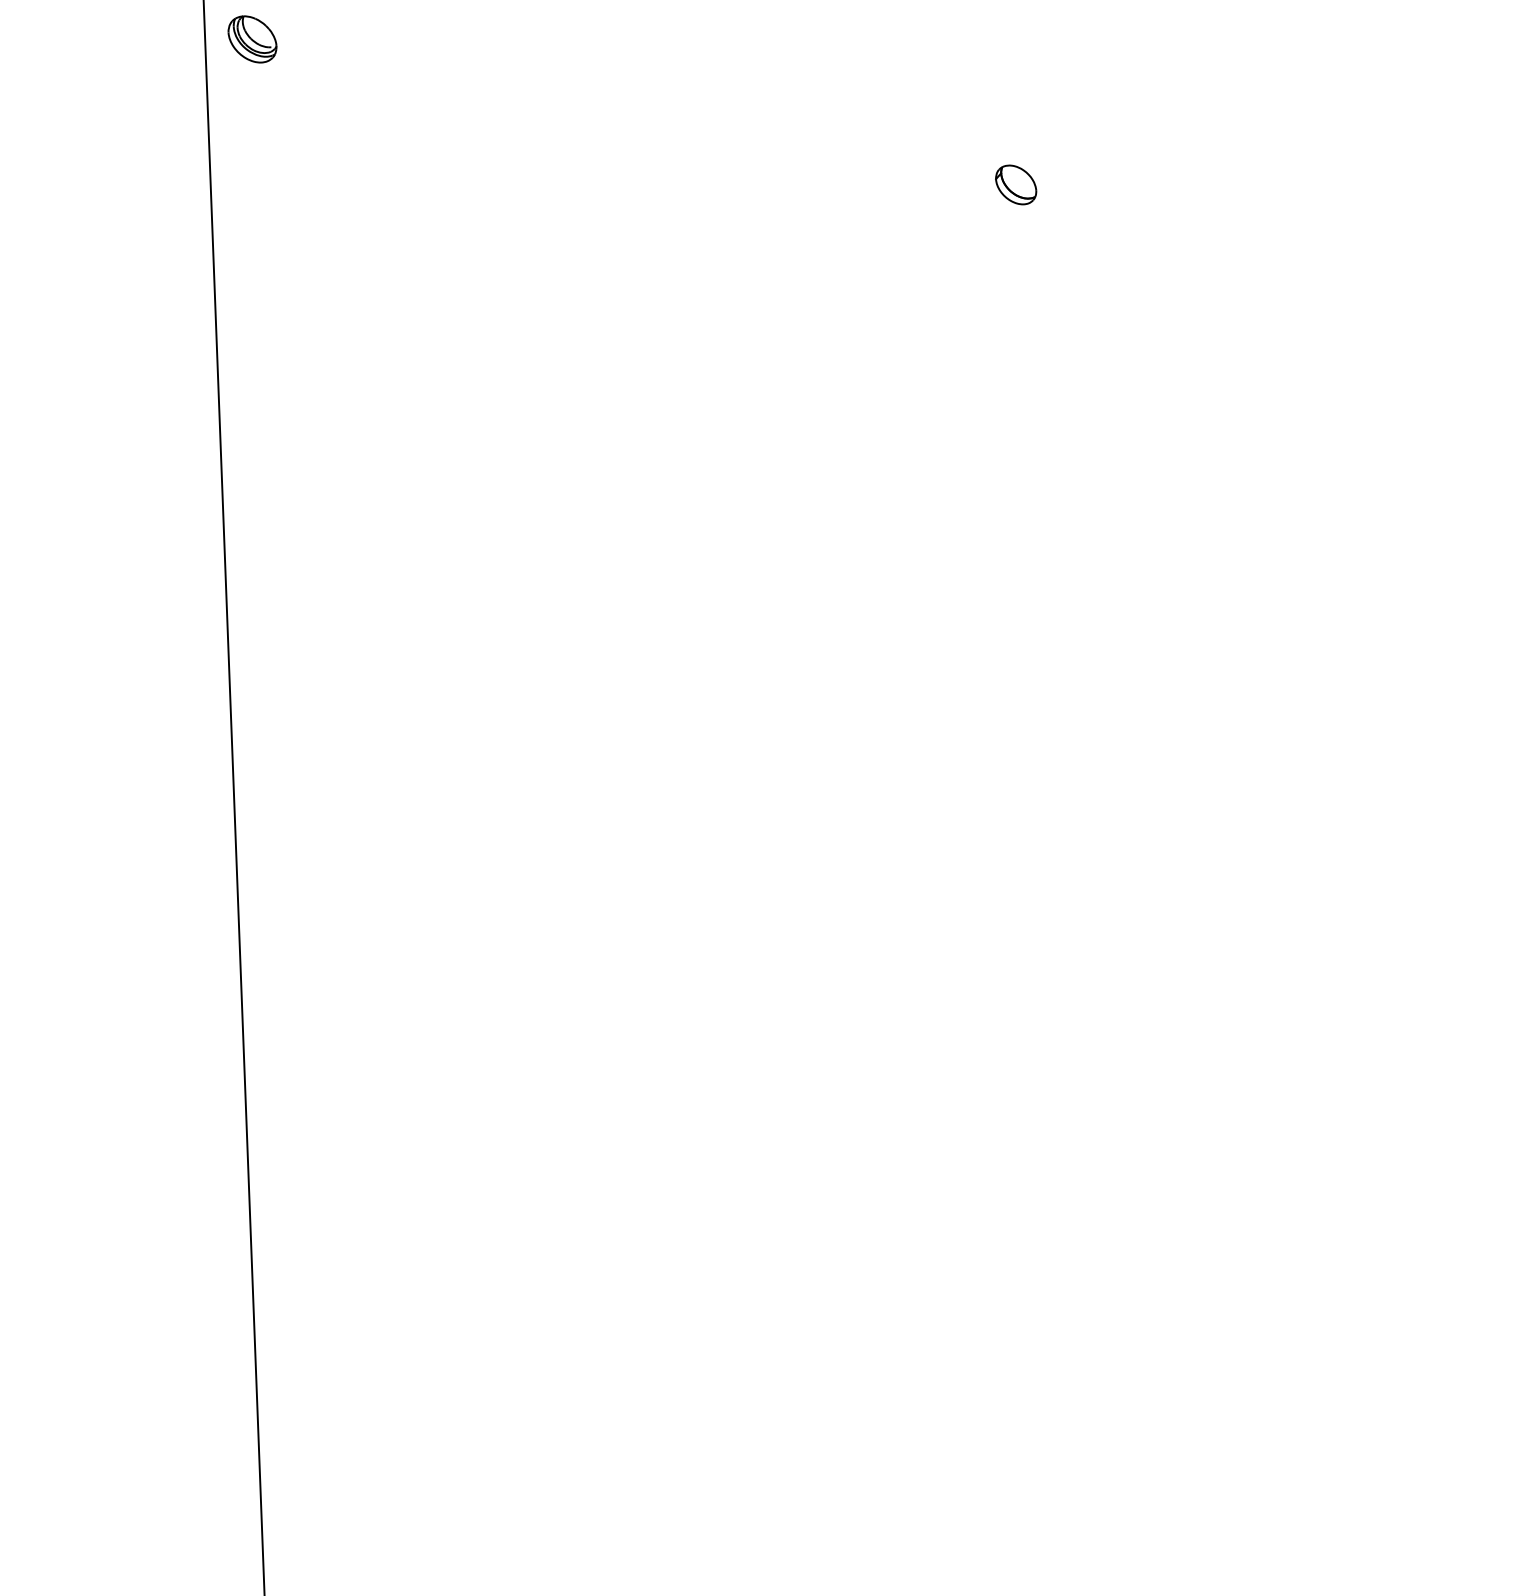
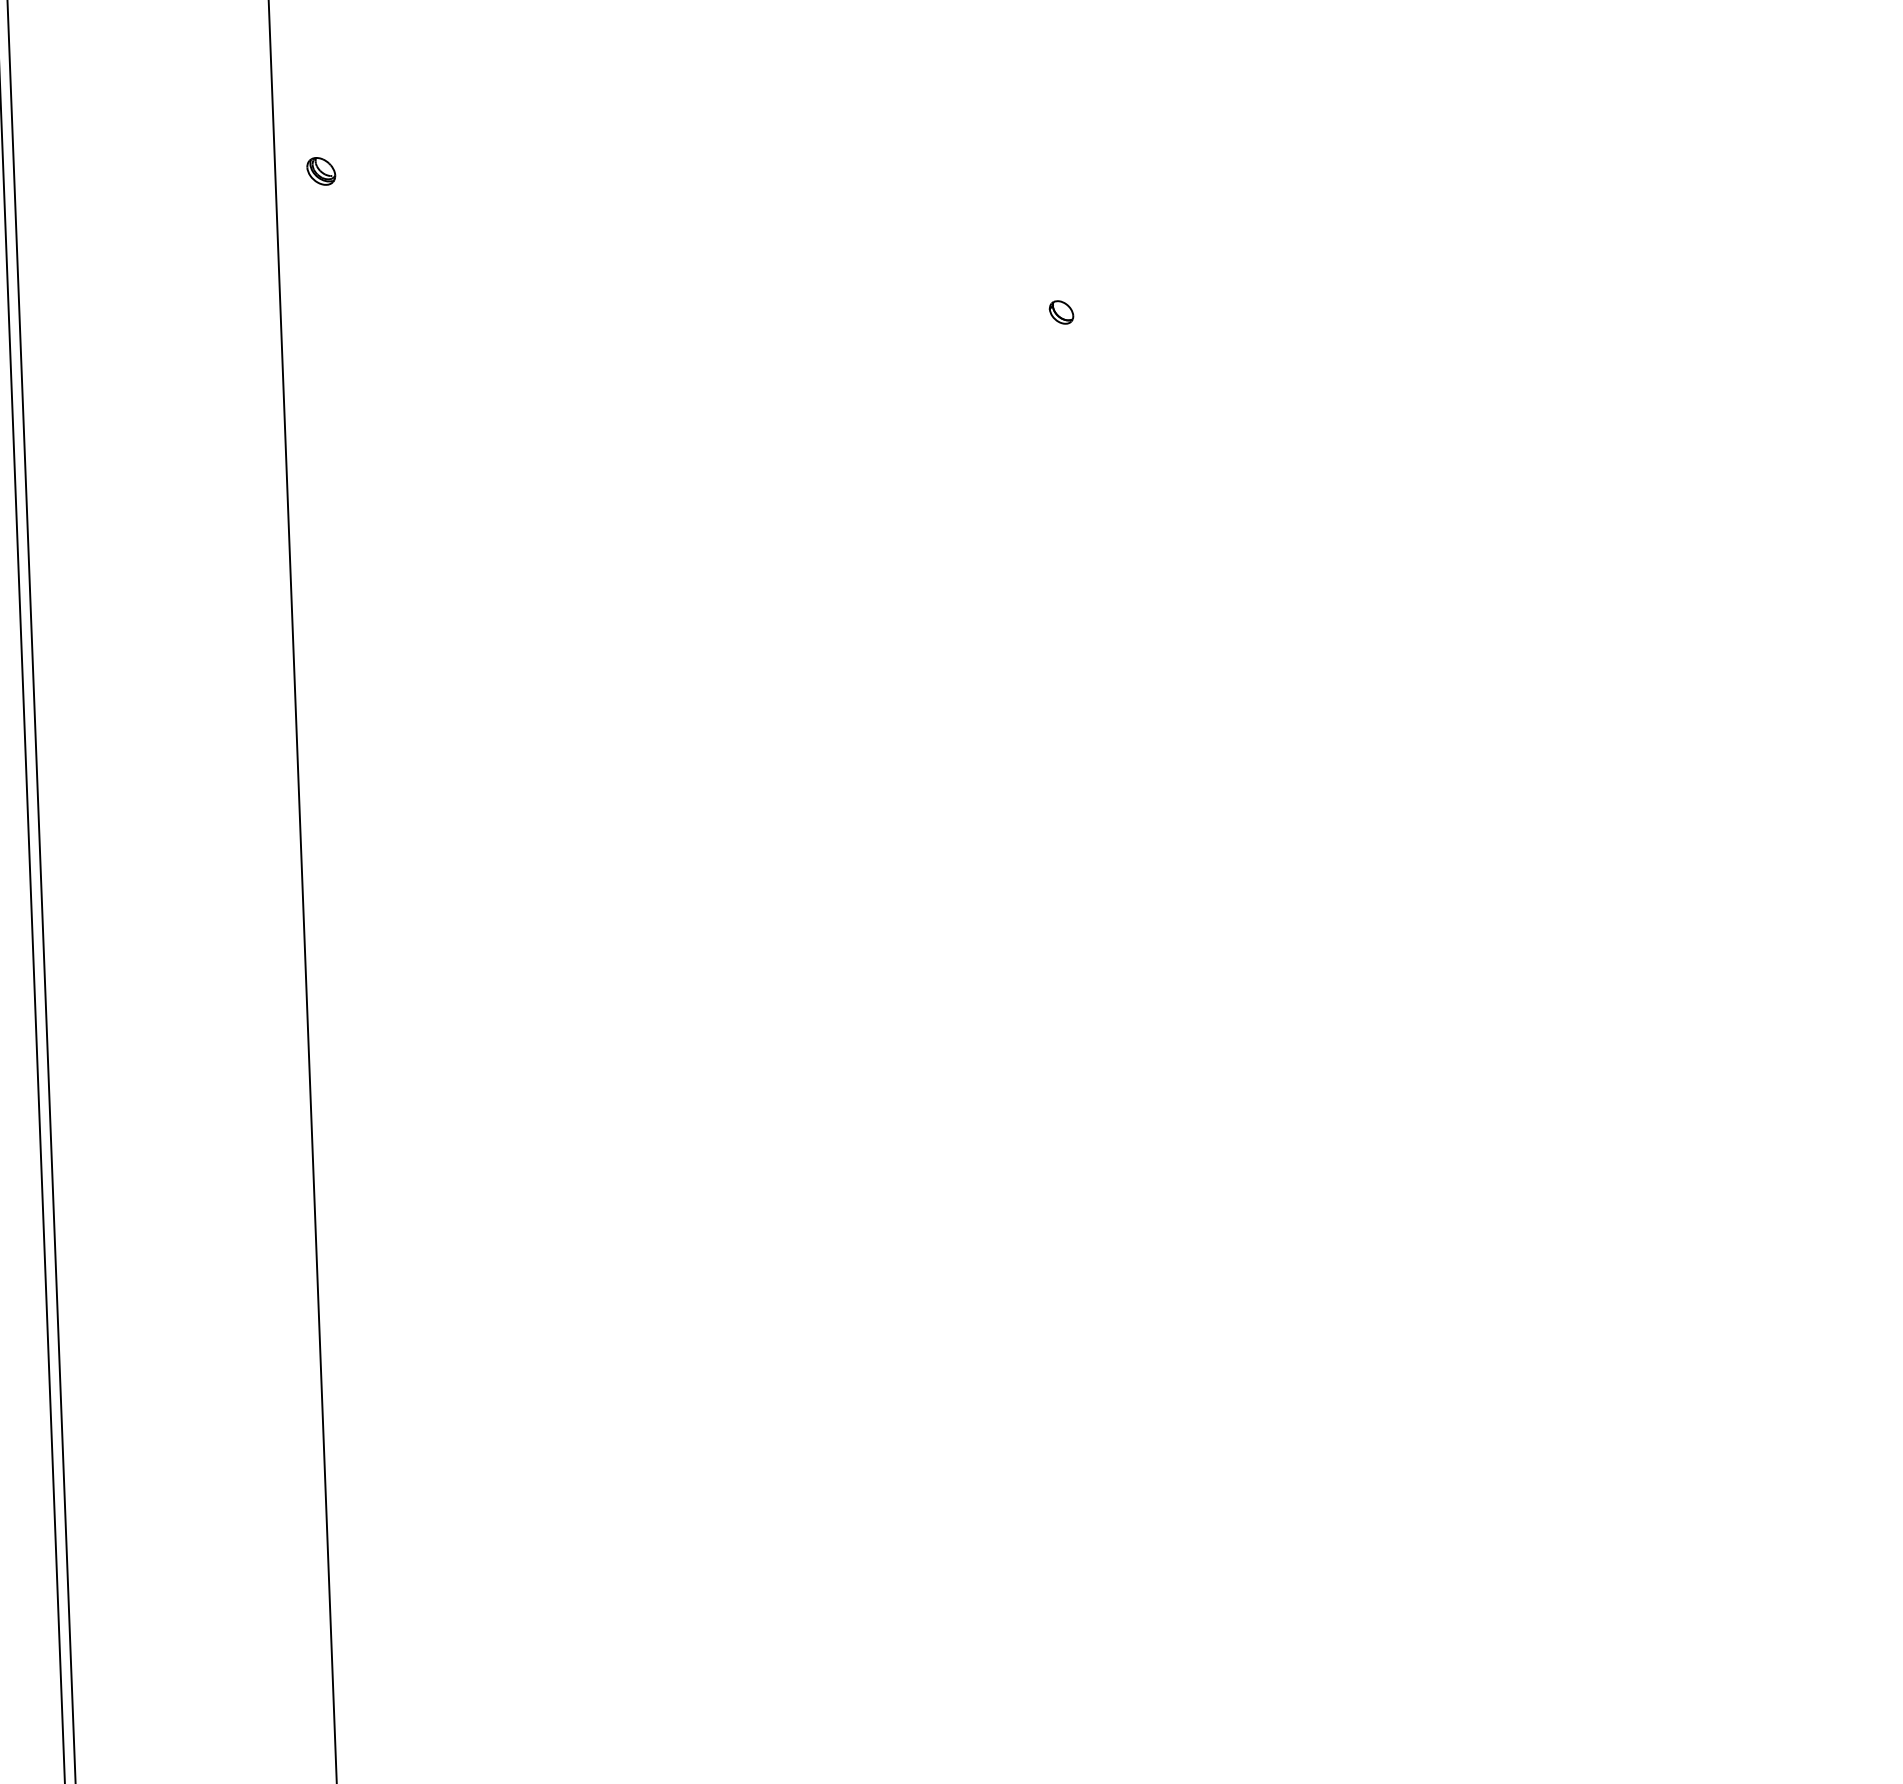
part: (252, 39) -> (321, 171), size x0.6
part: (1016, 184) -> (1061, 312), size x0.6

